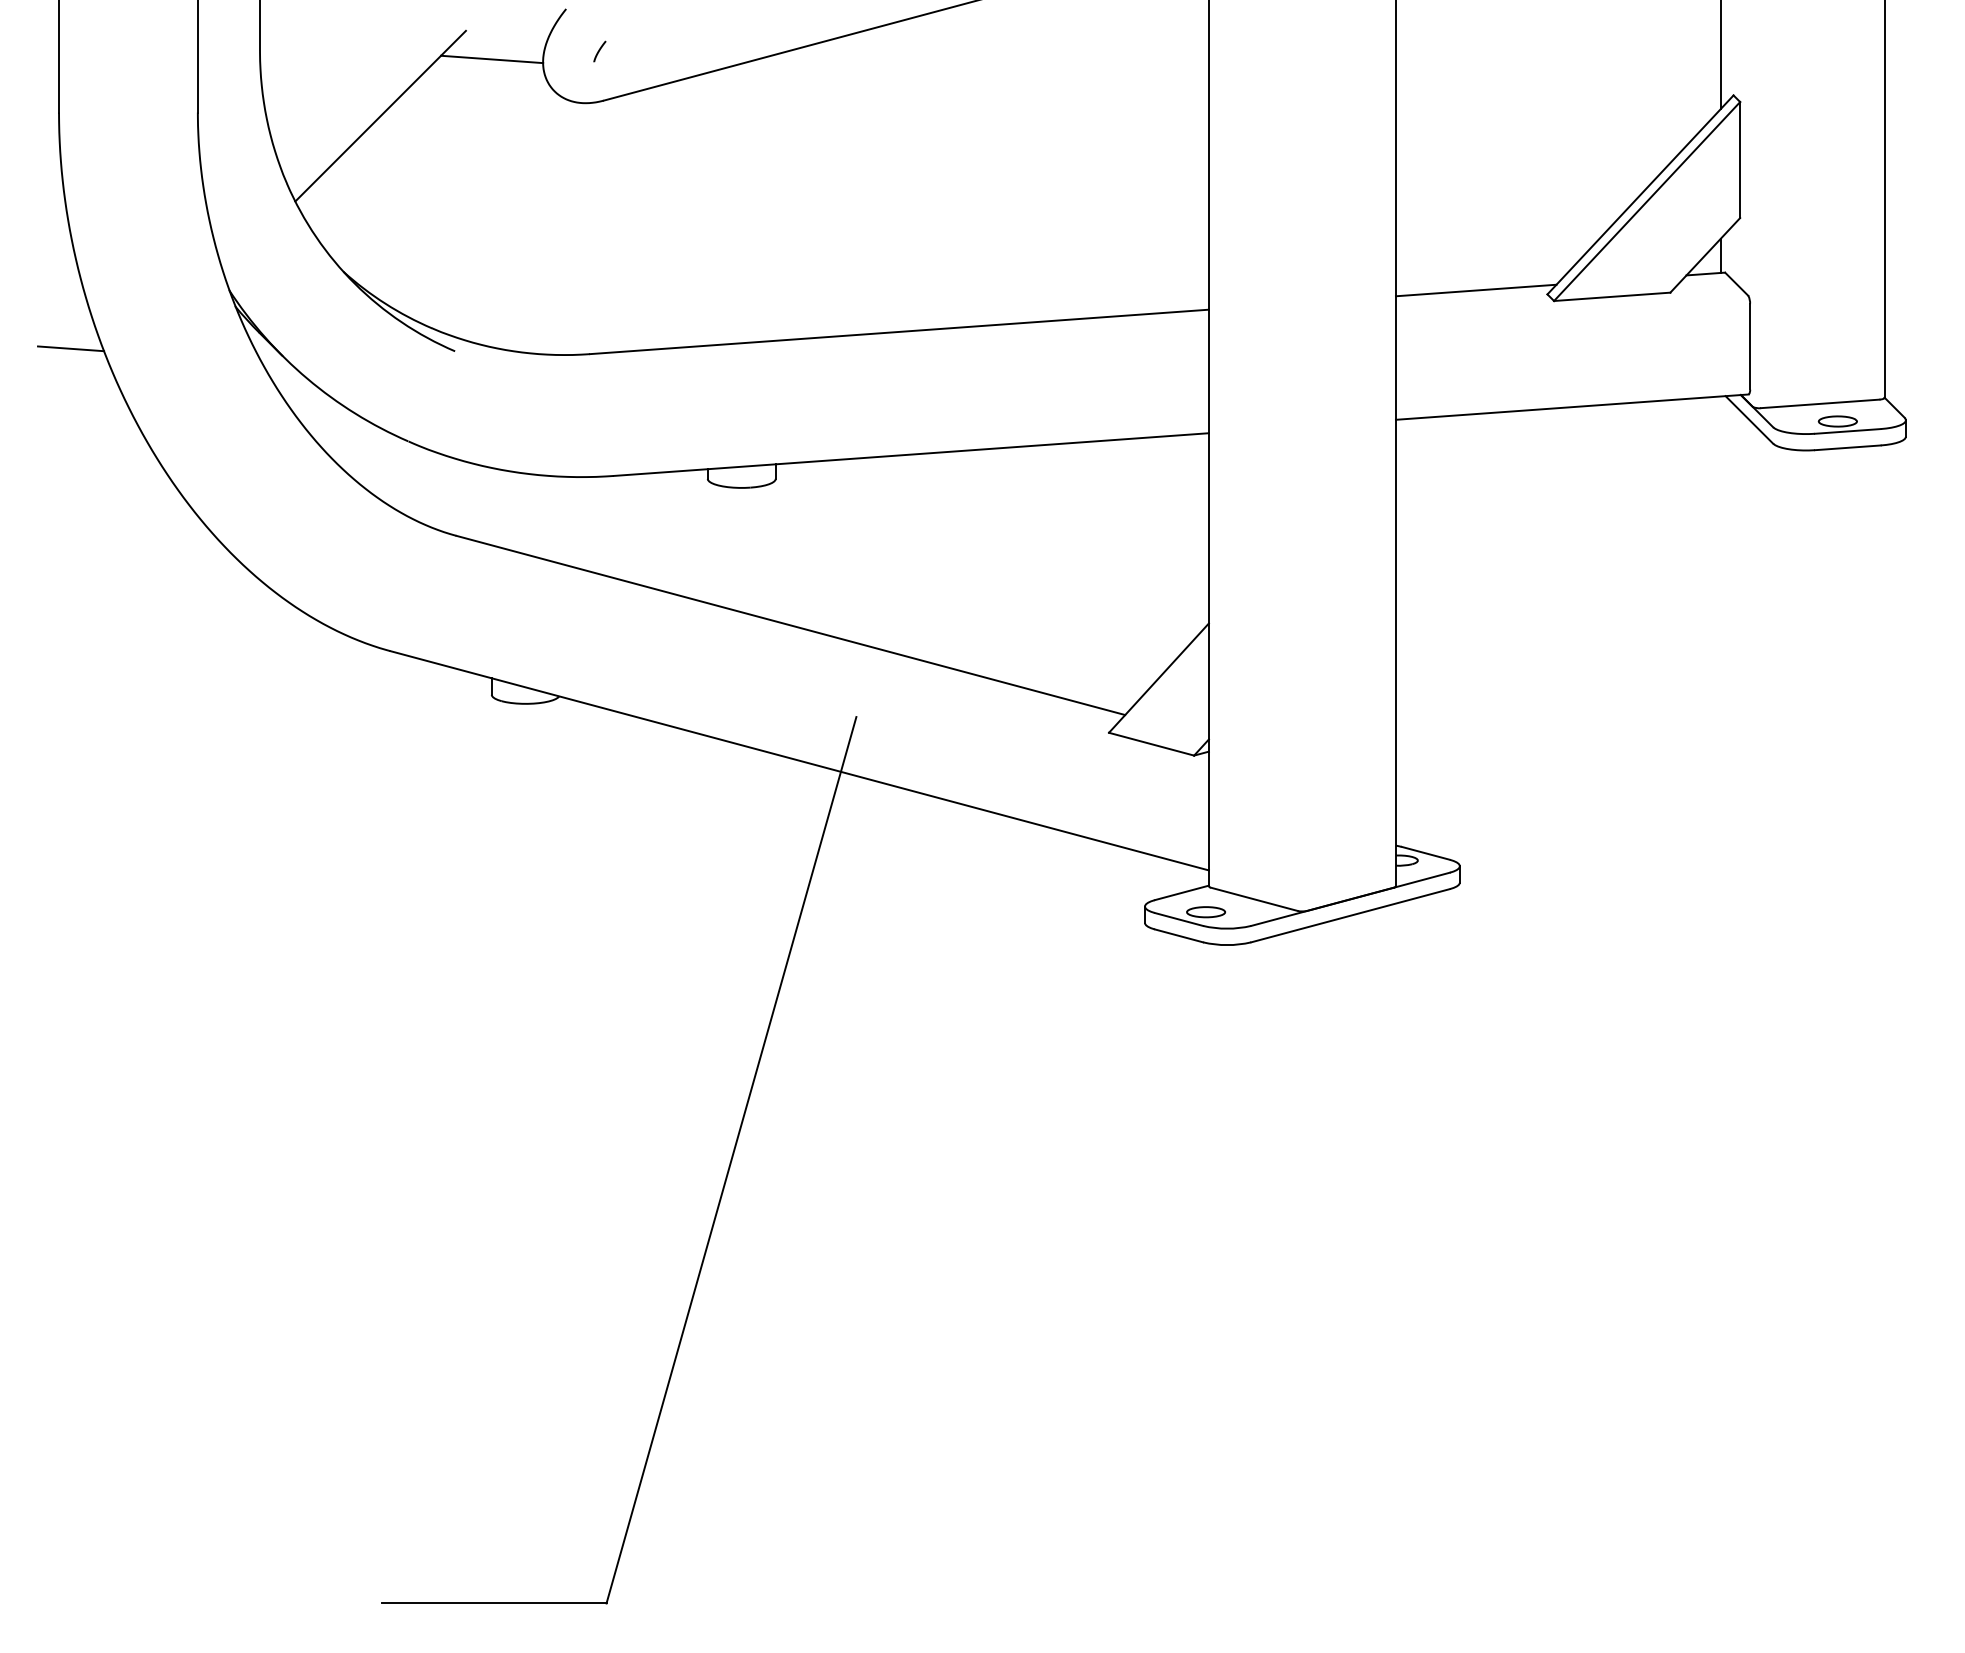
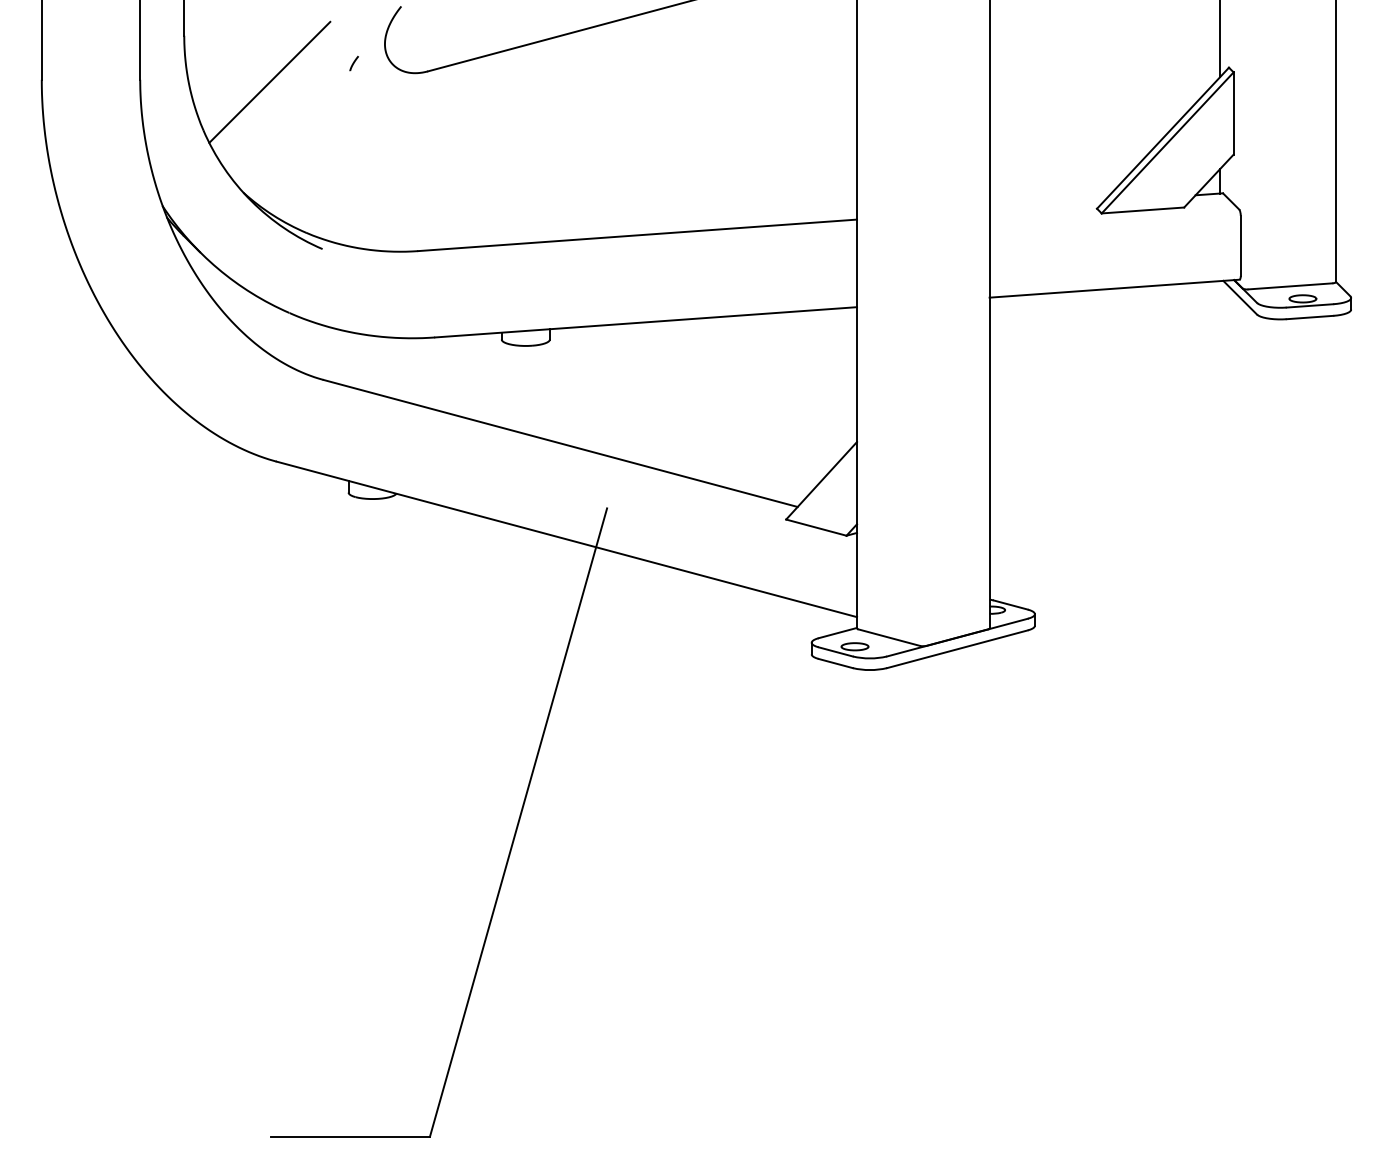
line: (598, 51) -> (353, 63), moved
line: (491, 58) -> (348, 41), removed
line: (1476, 289) -> (1046, 205), removed
line: (69, 349) -> (49, 247), removed

